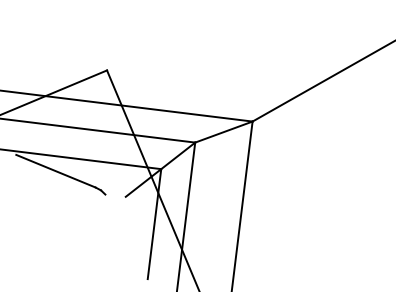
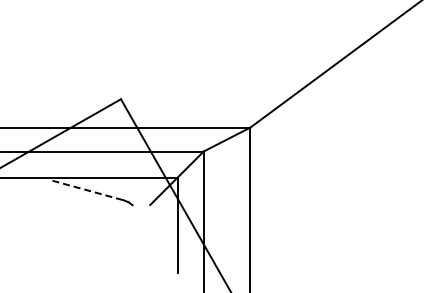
line: (56, 171) -> (88, 190), solid -> dashed

